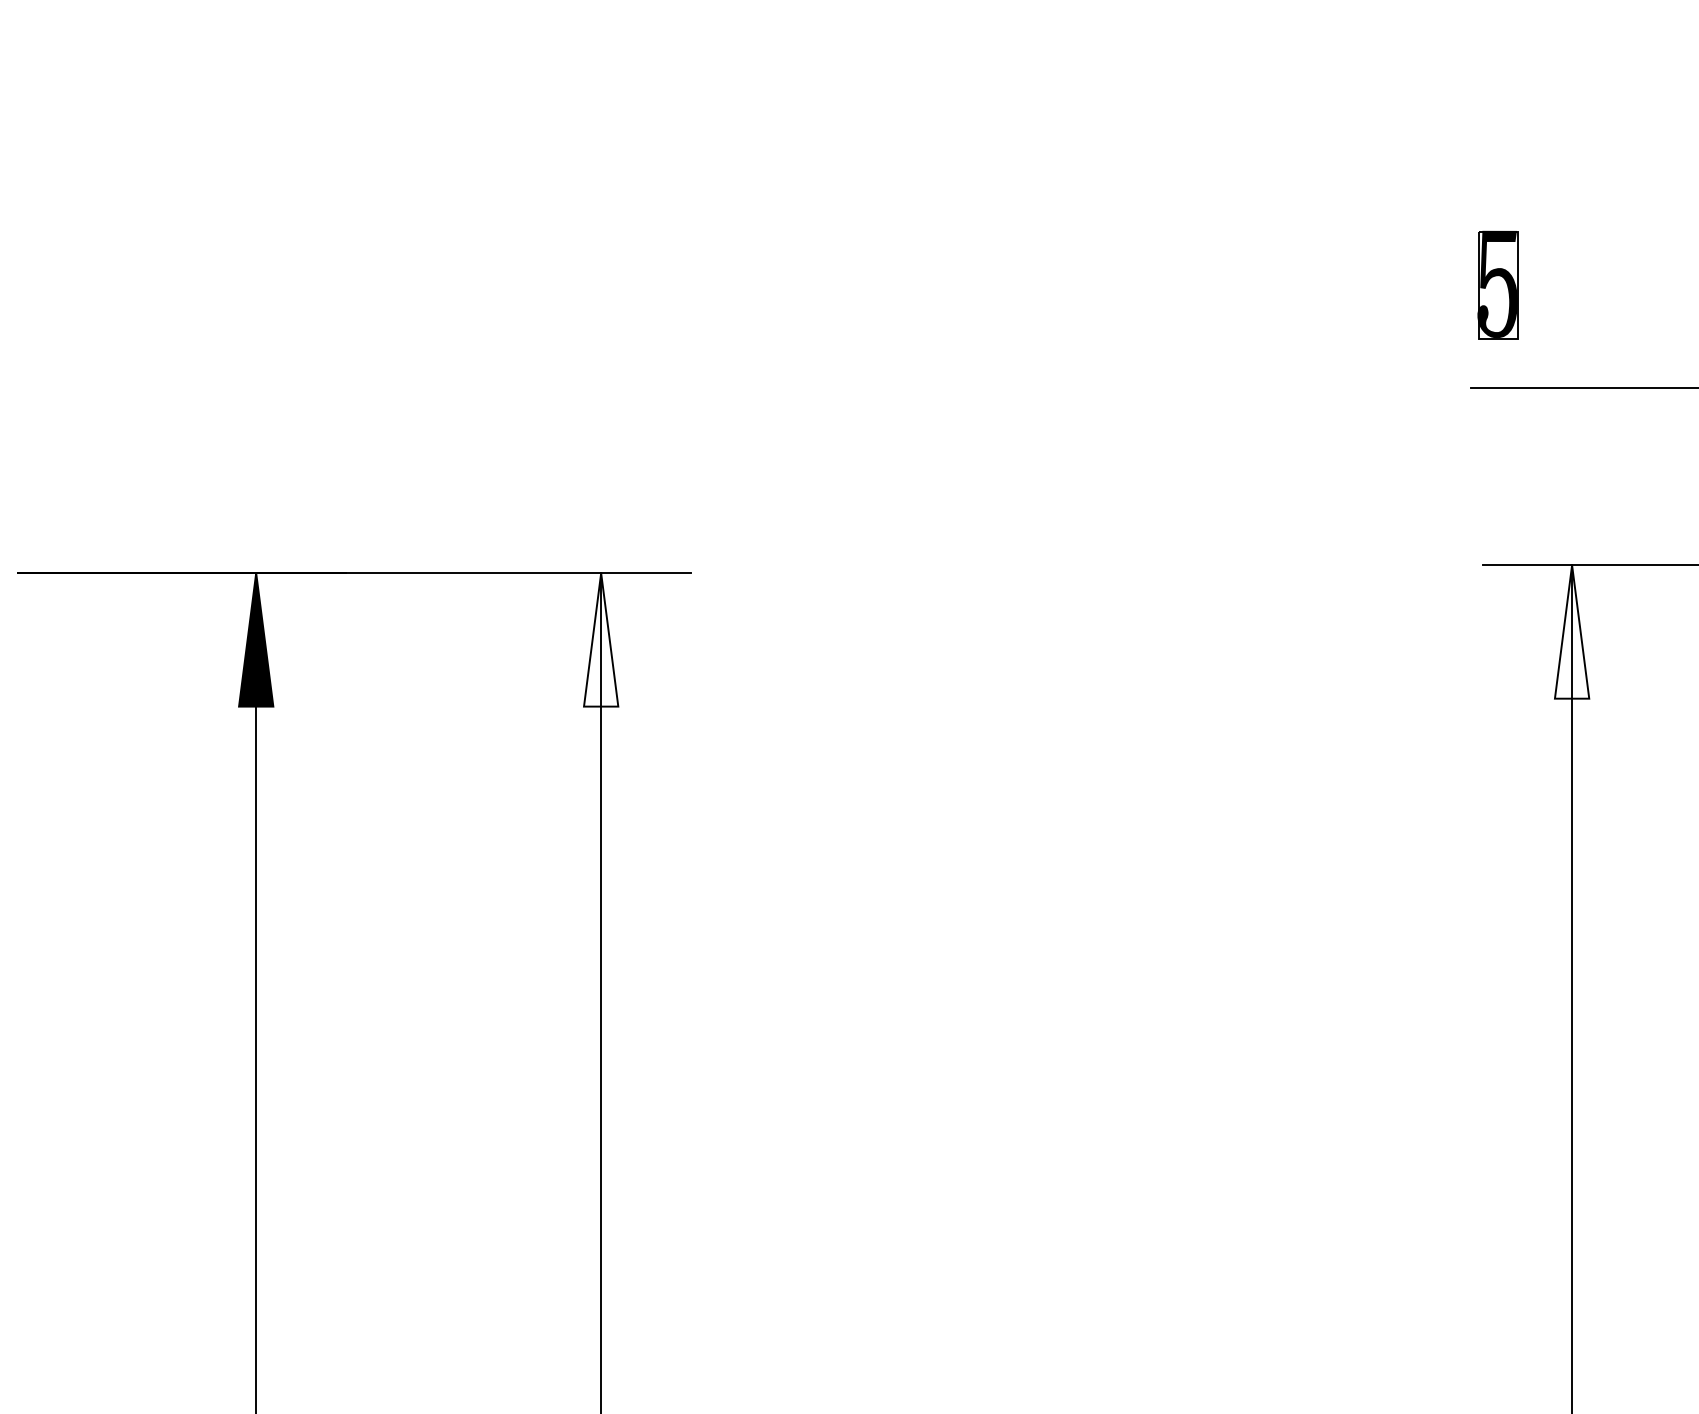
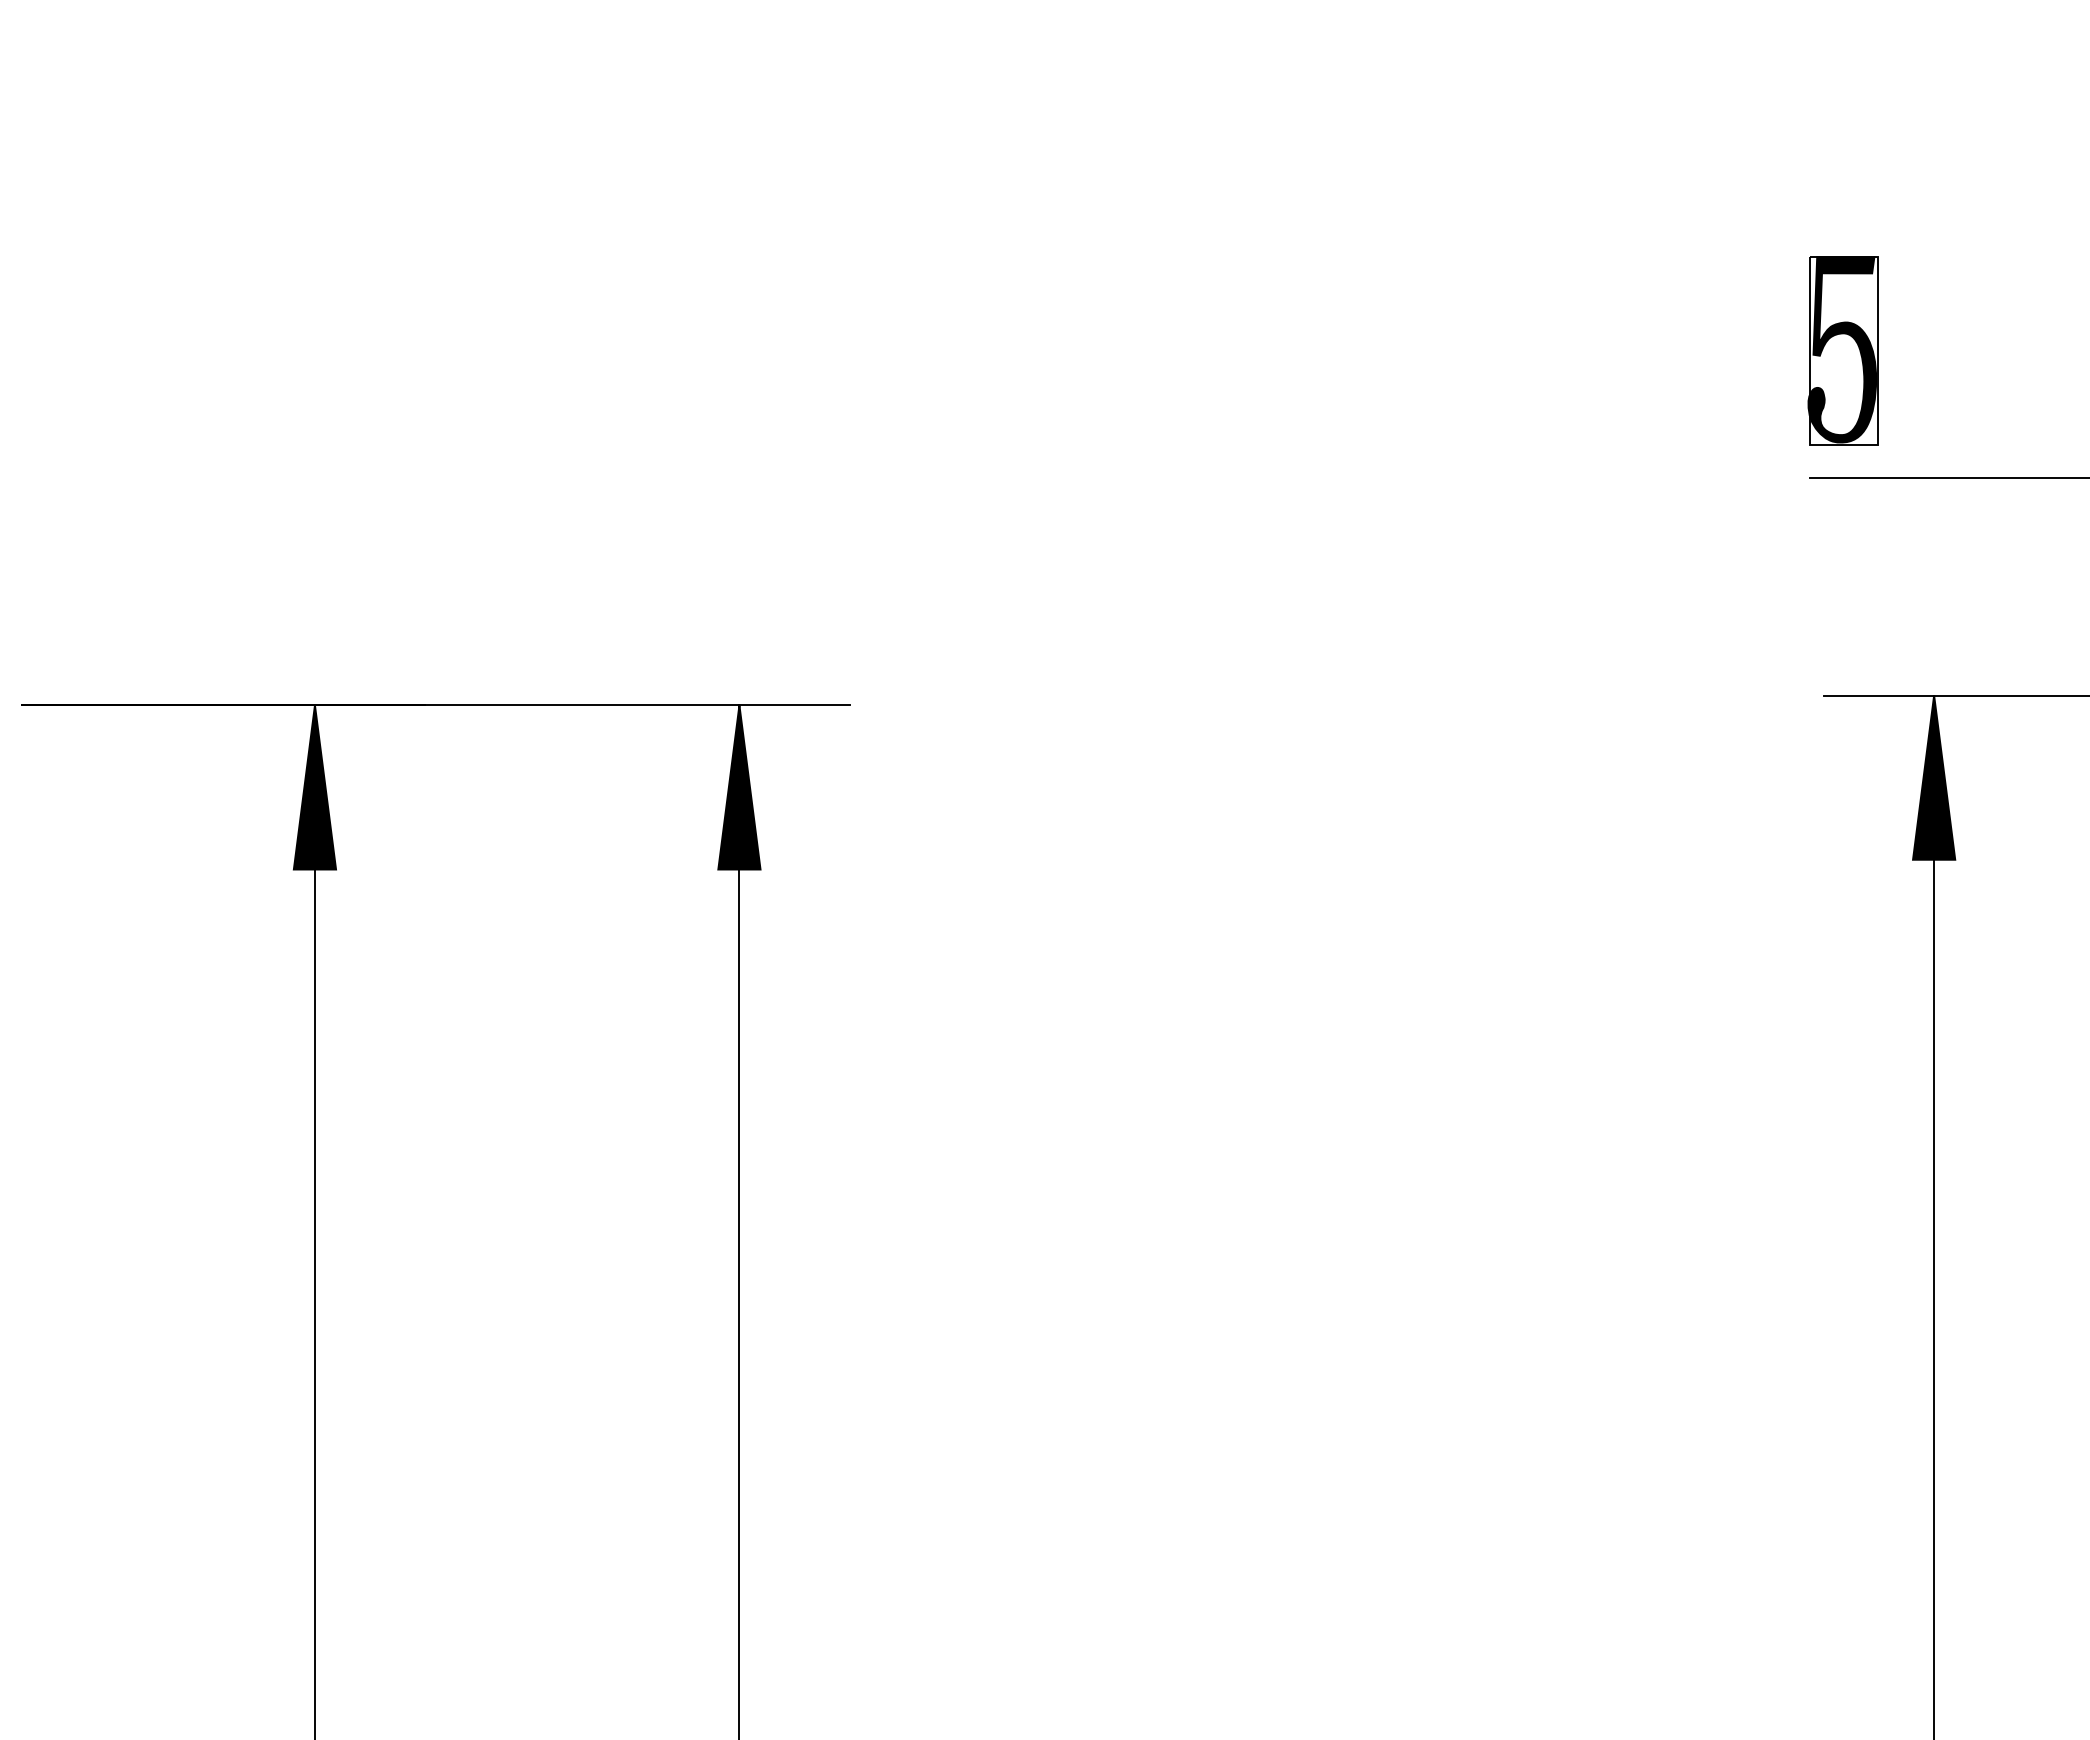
part: (1497, 284) -> (1842, 350), size x1.43
fill: (1572, 631) -> (1934, 777), added
fill: (601, 639) -> (739, 787), added

